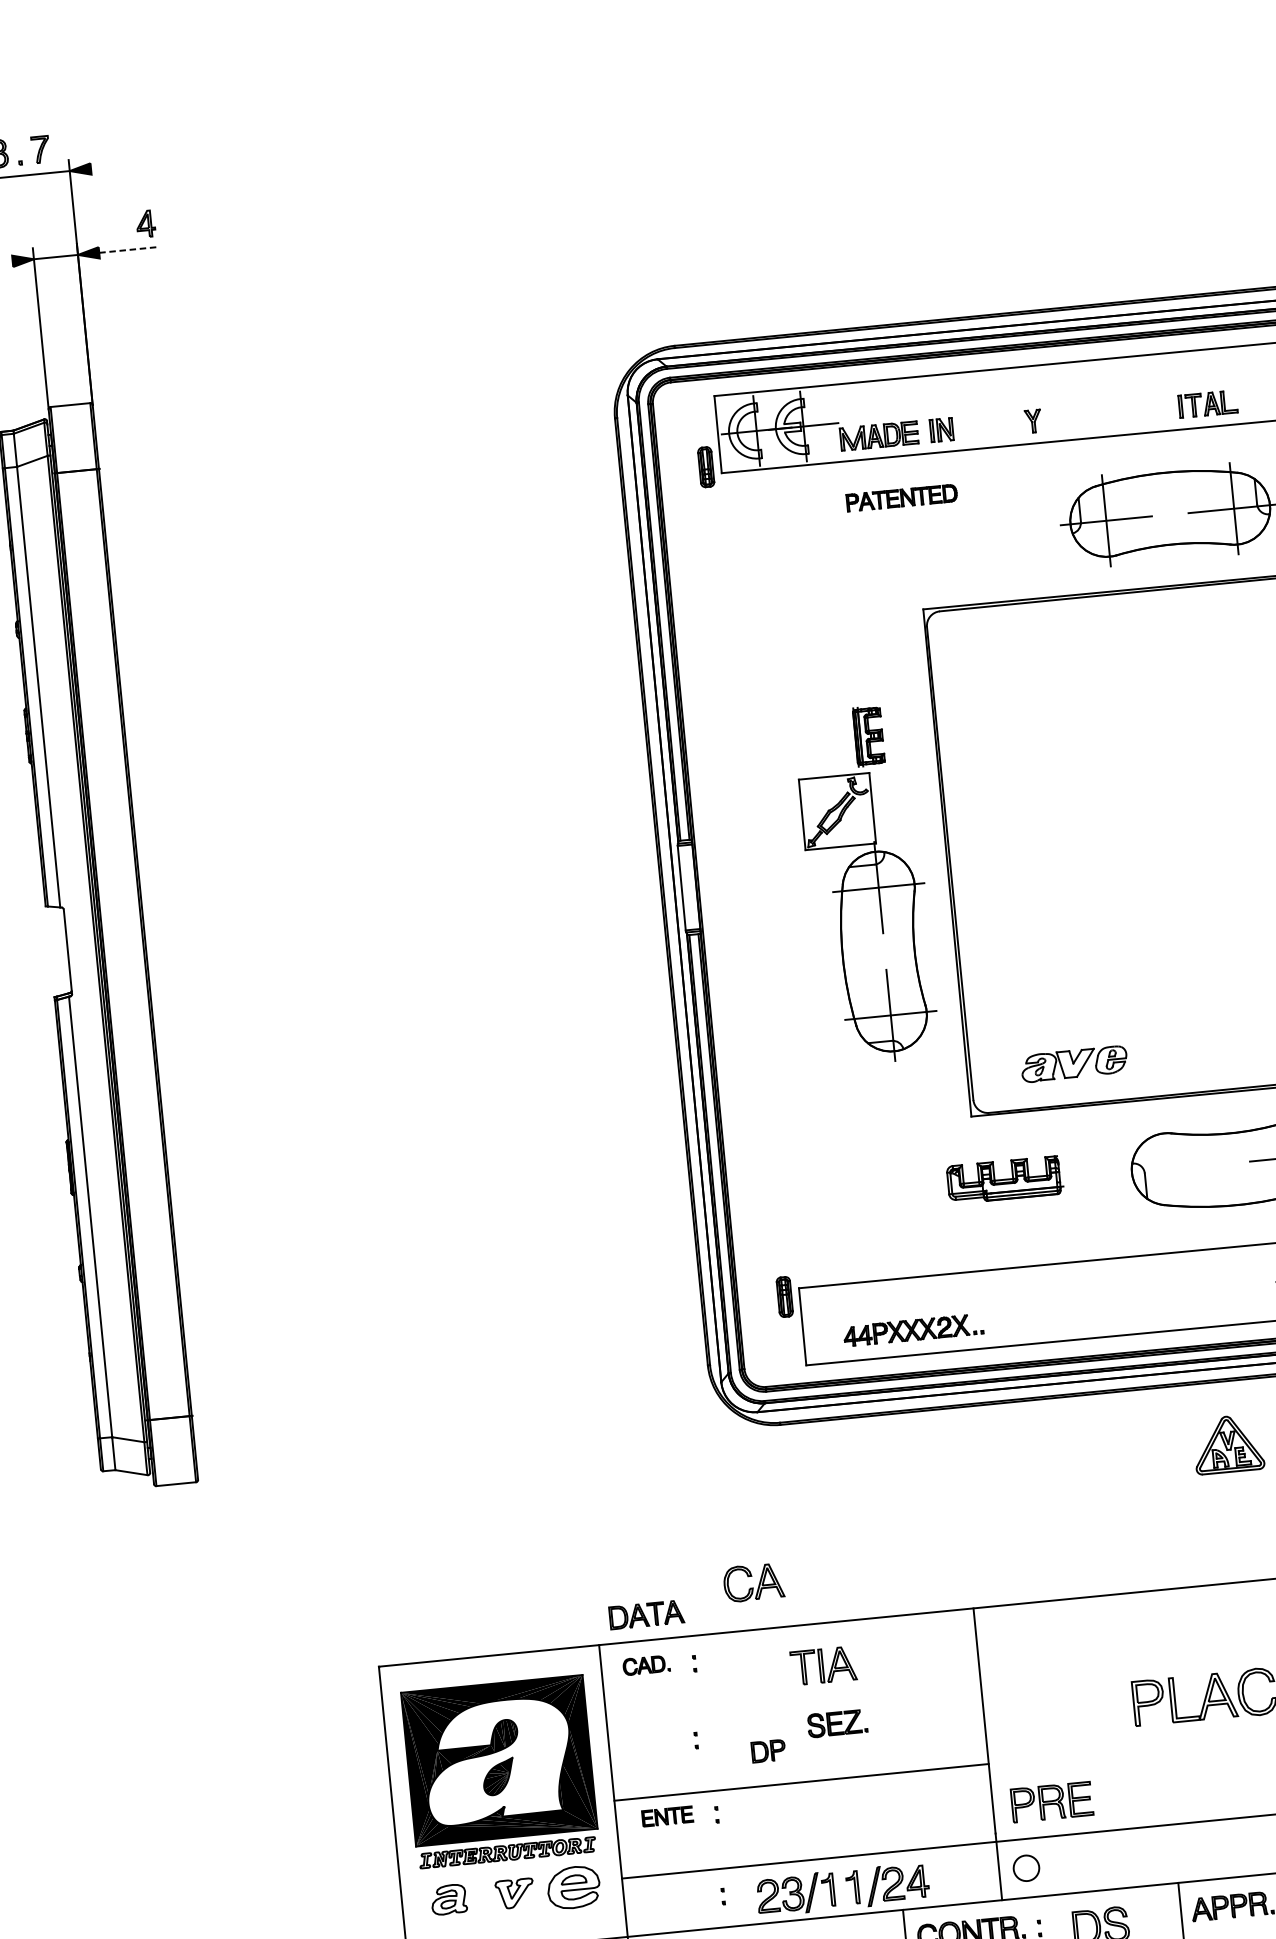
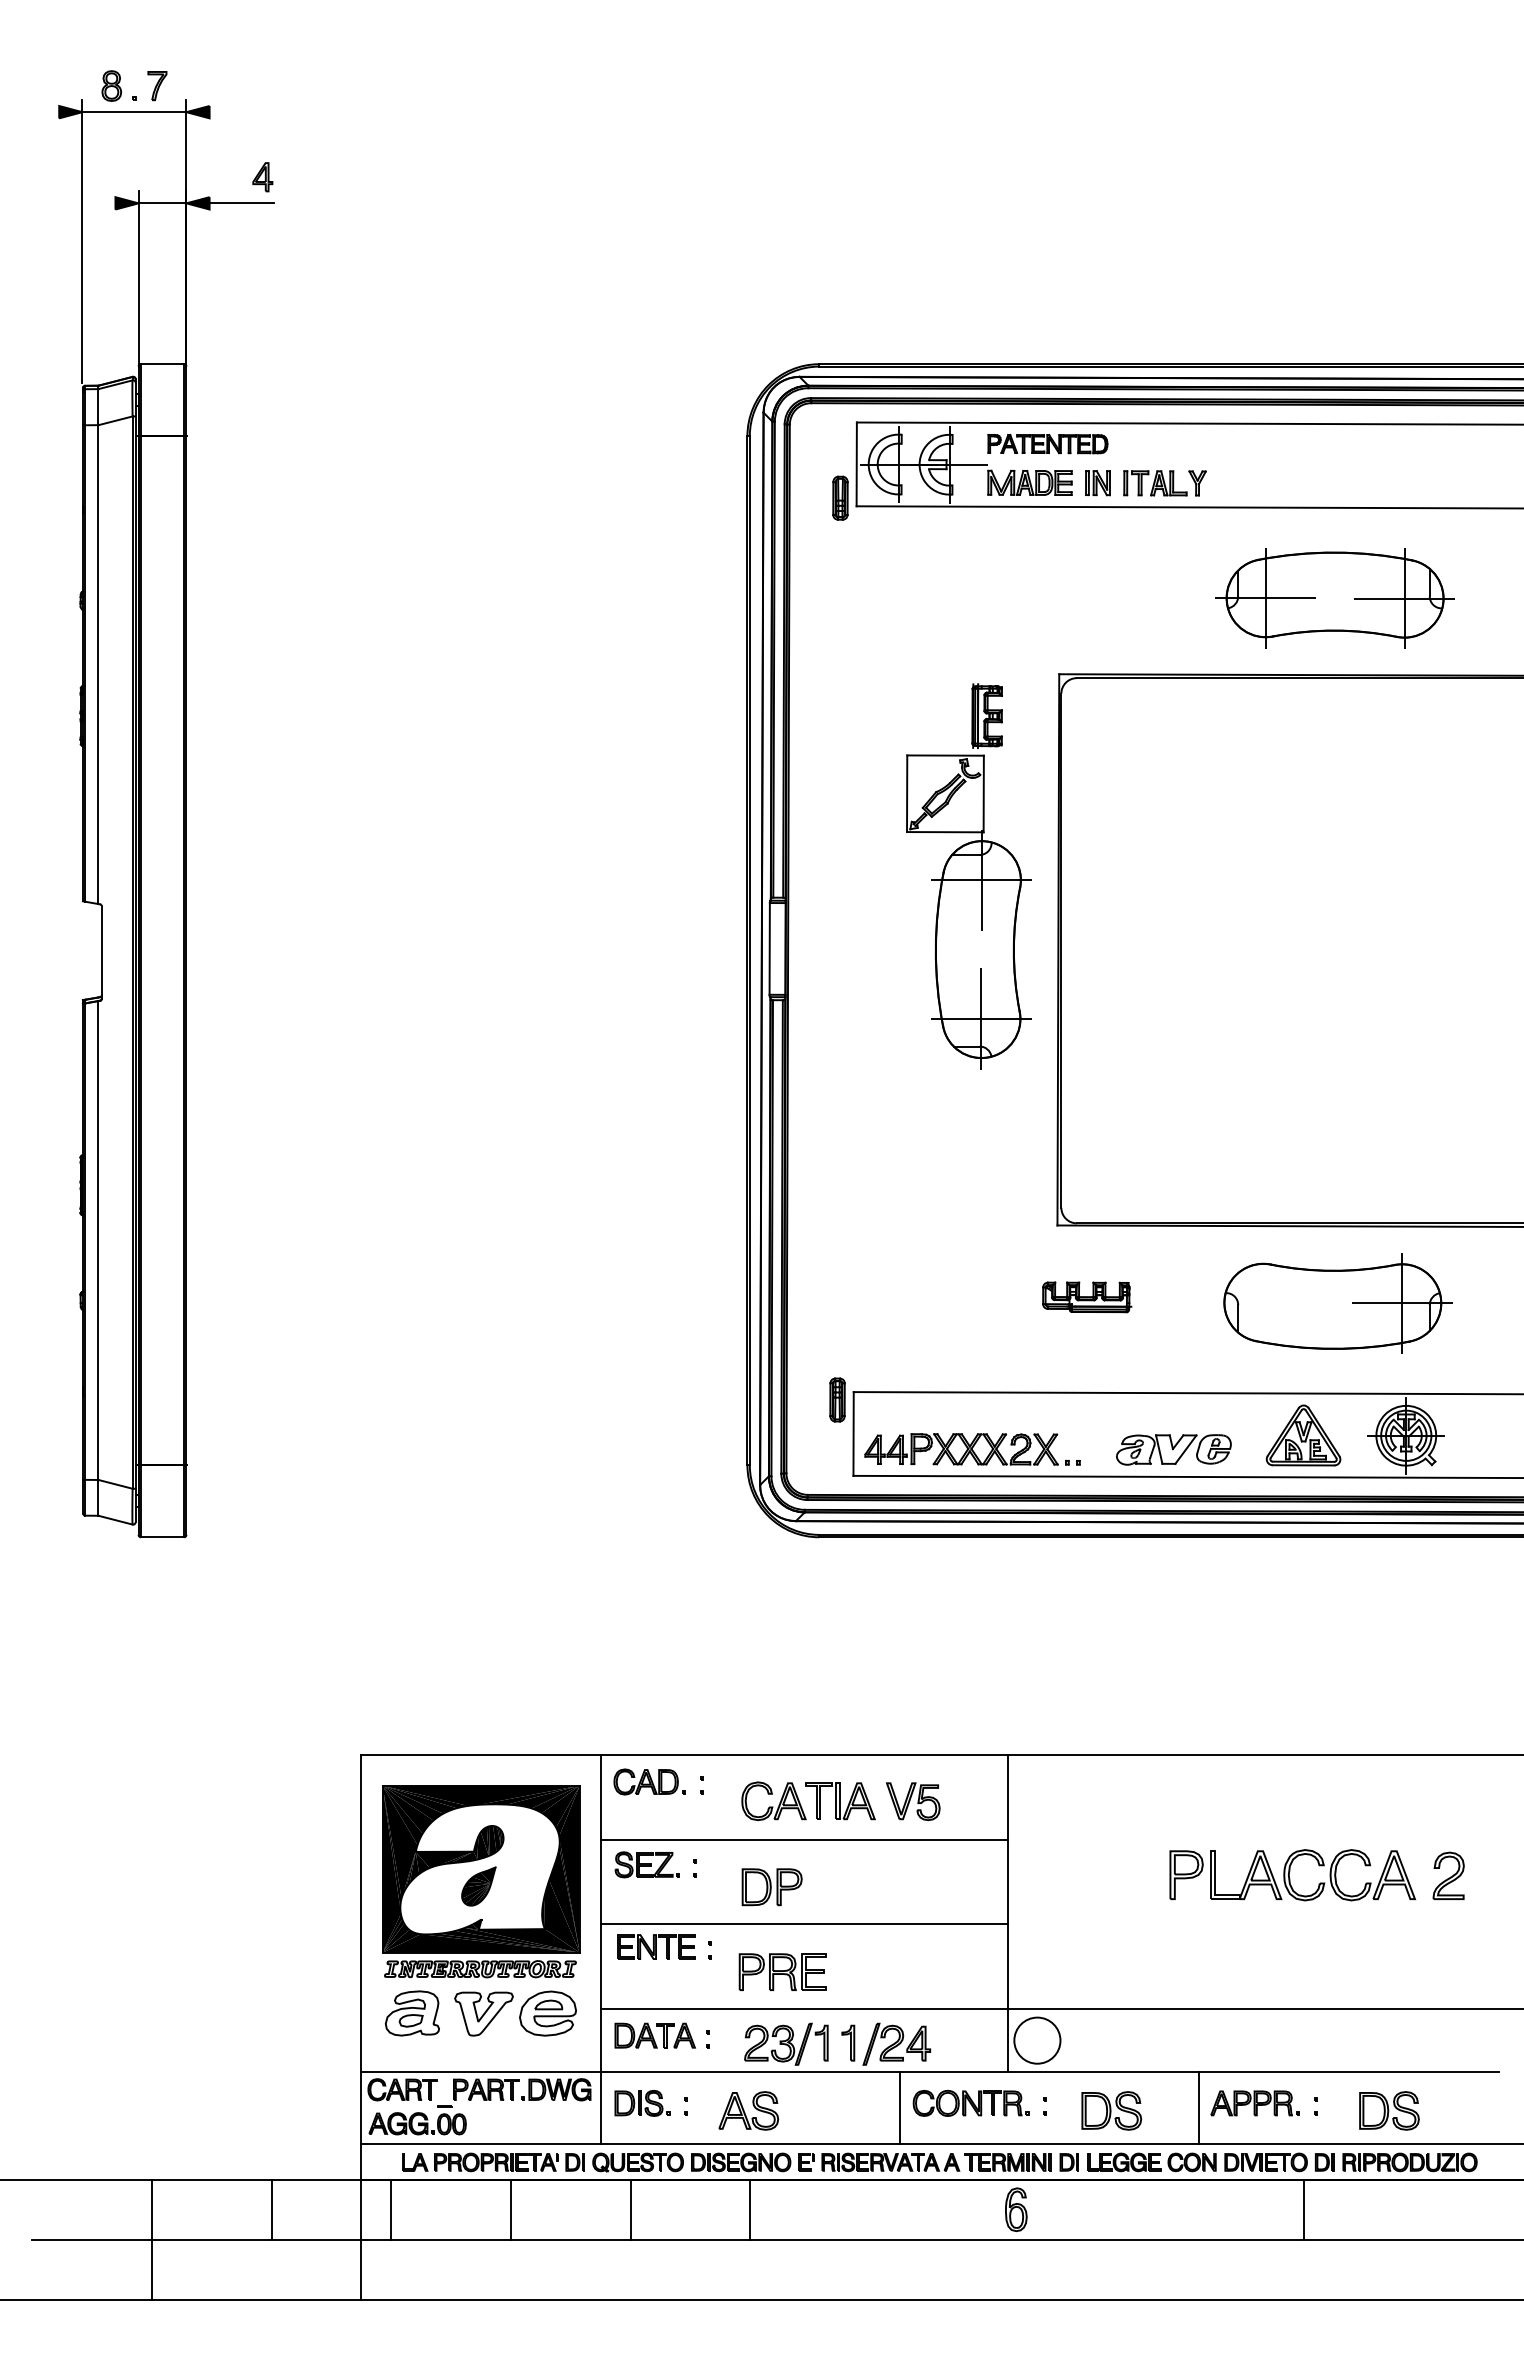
line: (129, 250) -> (242, 203), dashed -> solid
part: (1208, 404) -> (1155, 483), moved
part: (901, 498) -> (1047, 444), moved
part: (866, 885) -> (968, 876), moved
part: (1073, 1063) -> (1173, 1449), moved
part: (1005, 1180) -> (1087, 1297), size x0.71
part: (913, 1330) -> (972, 1449), size x1.43
part: (1228, 1444) -> (1303, 1435), moved
part: (753, 1581) -> (773, 1800), moved
part: (646, 1614) -> (654, 2035), moved
part: (890, 1659) -> (912, 1801), added
part: (646, 1664) -> (649, 1781), size x1.43
line: (793, 1704) -> (803, 1839), added
part: (836, 1723) -> (646, 1864), moved
part: (768, 1751) -> (771, 1887), size x1.67
part: (1051, 1801) -> (782, 1971), moved
part: (667, 1816) -> (656, 1946), size x1.43
circle: (1026, 1868) -> (1037, 2040), size x1.67
part: (514, 1893) -> (483, 2013), size x1.43
part: (448, 1899) -> (411, 2013), size x1.43

